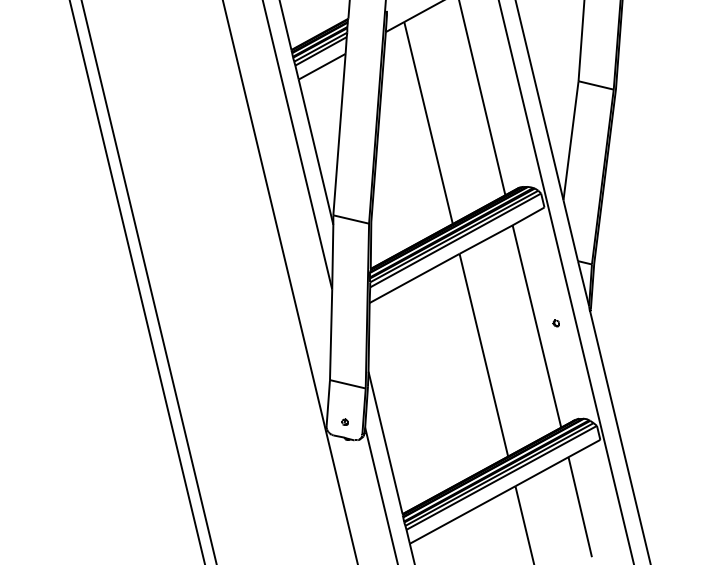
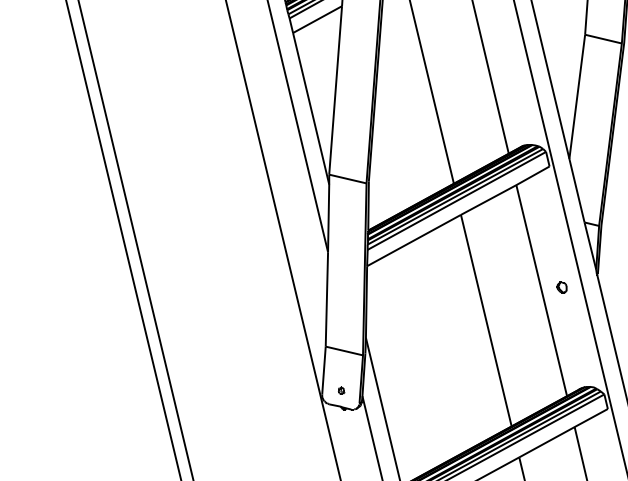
part: (555, 323) -> (561, 287), size x1.6

